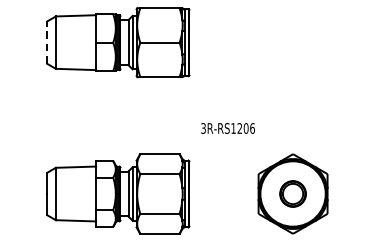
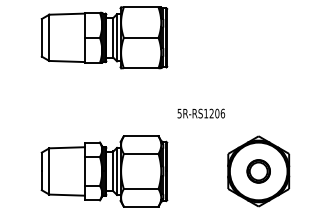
line: (47, 42) -> (41, 37), dashed -> solid
text: (203, 127) -> (179, 112), 3R-RS1206 -> 5R-RS1206

